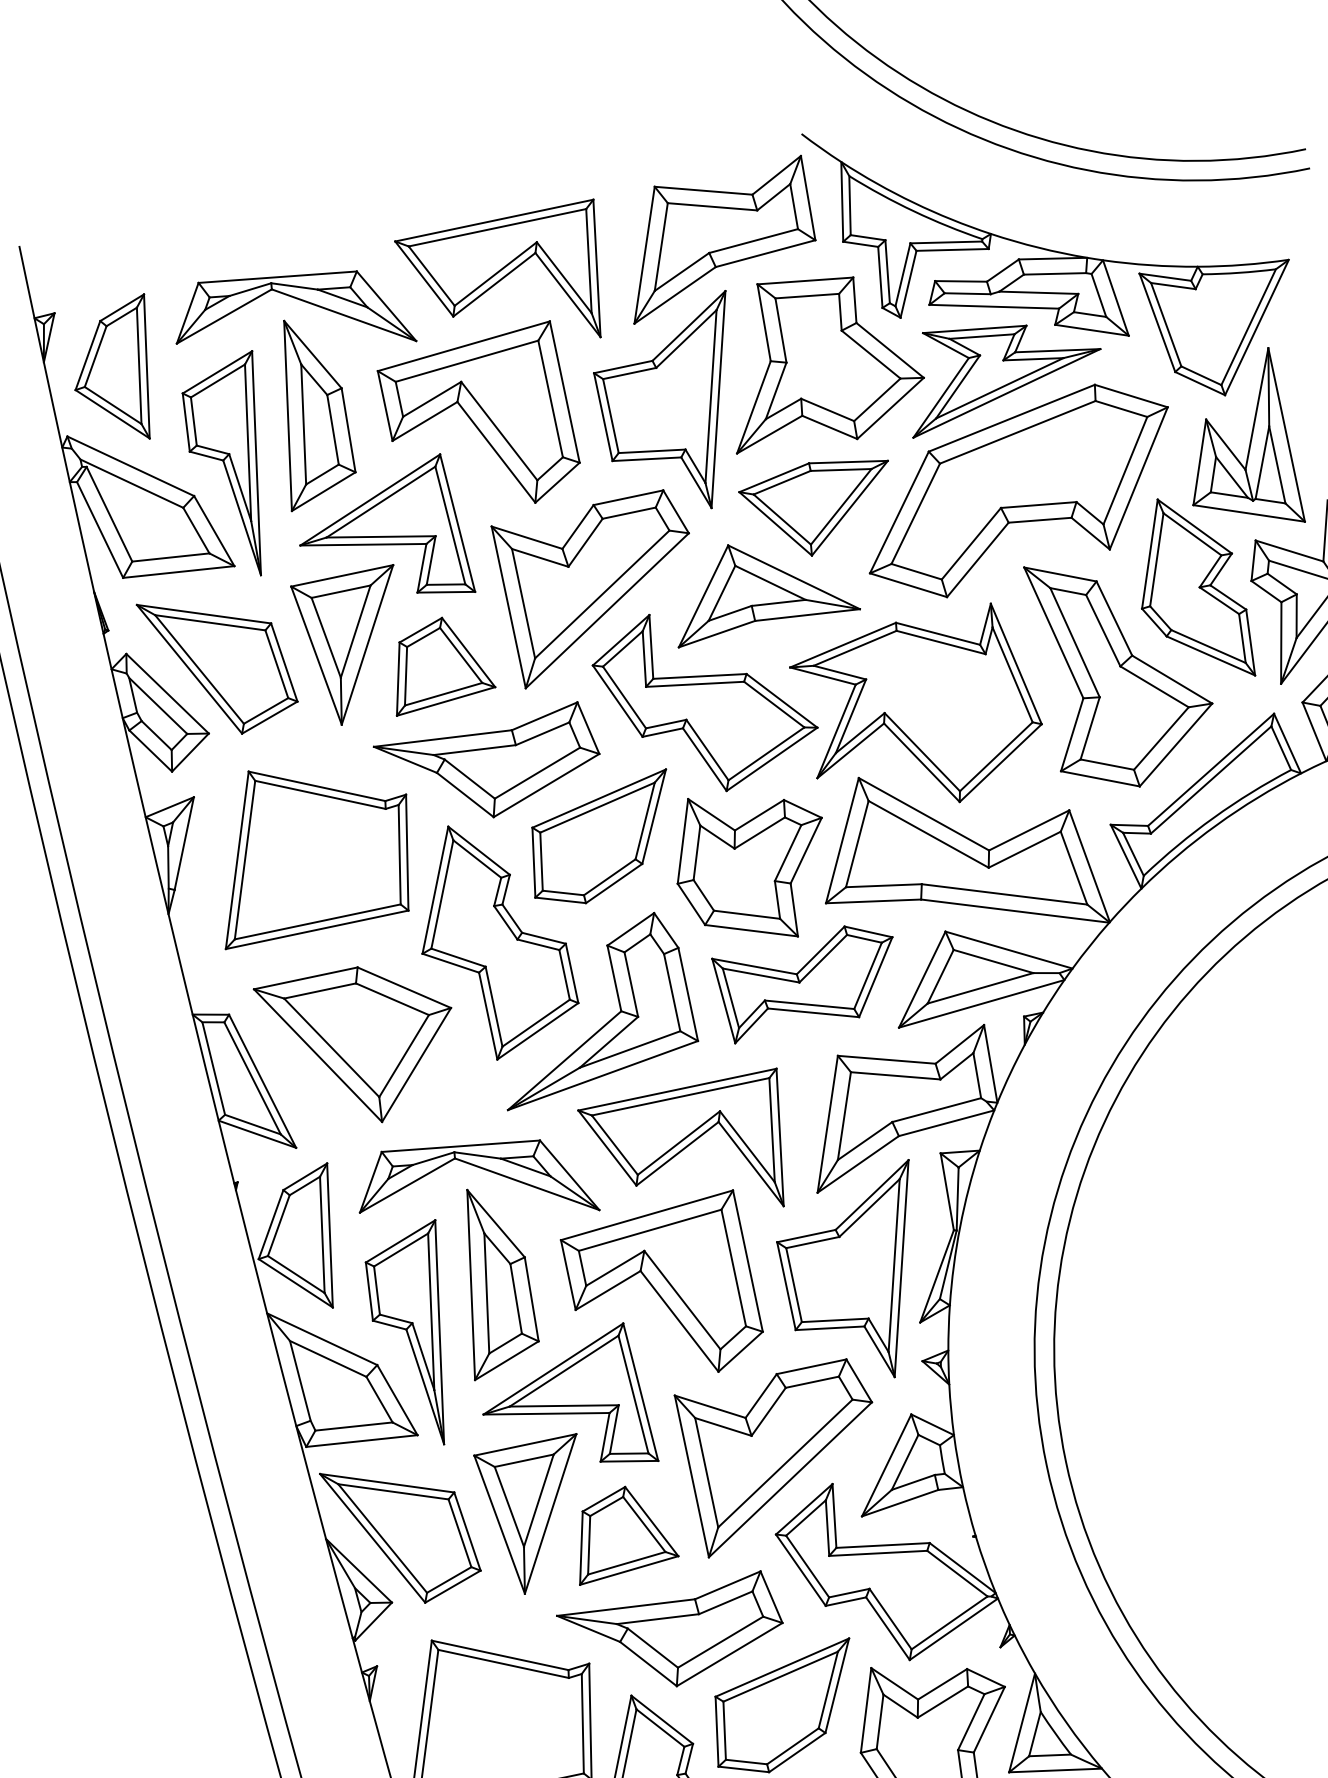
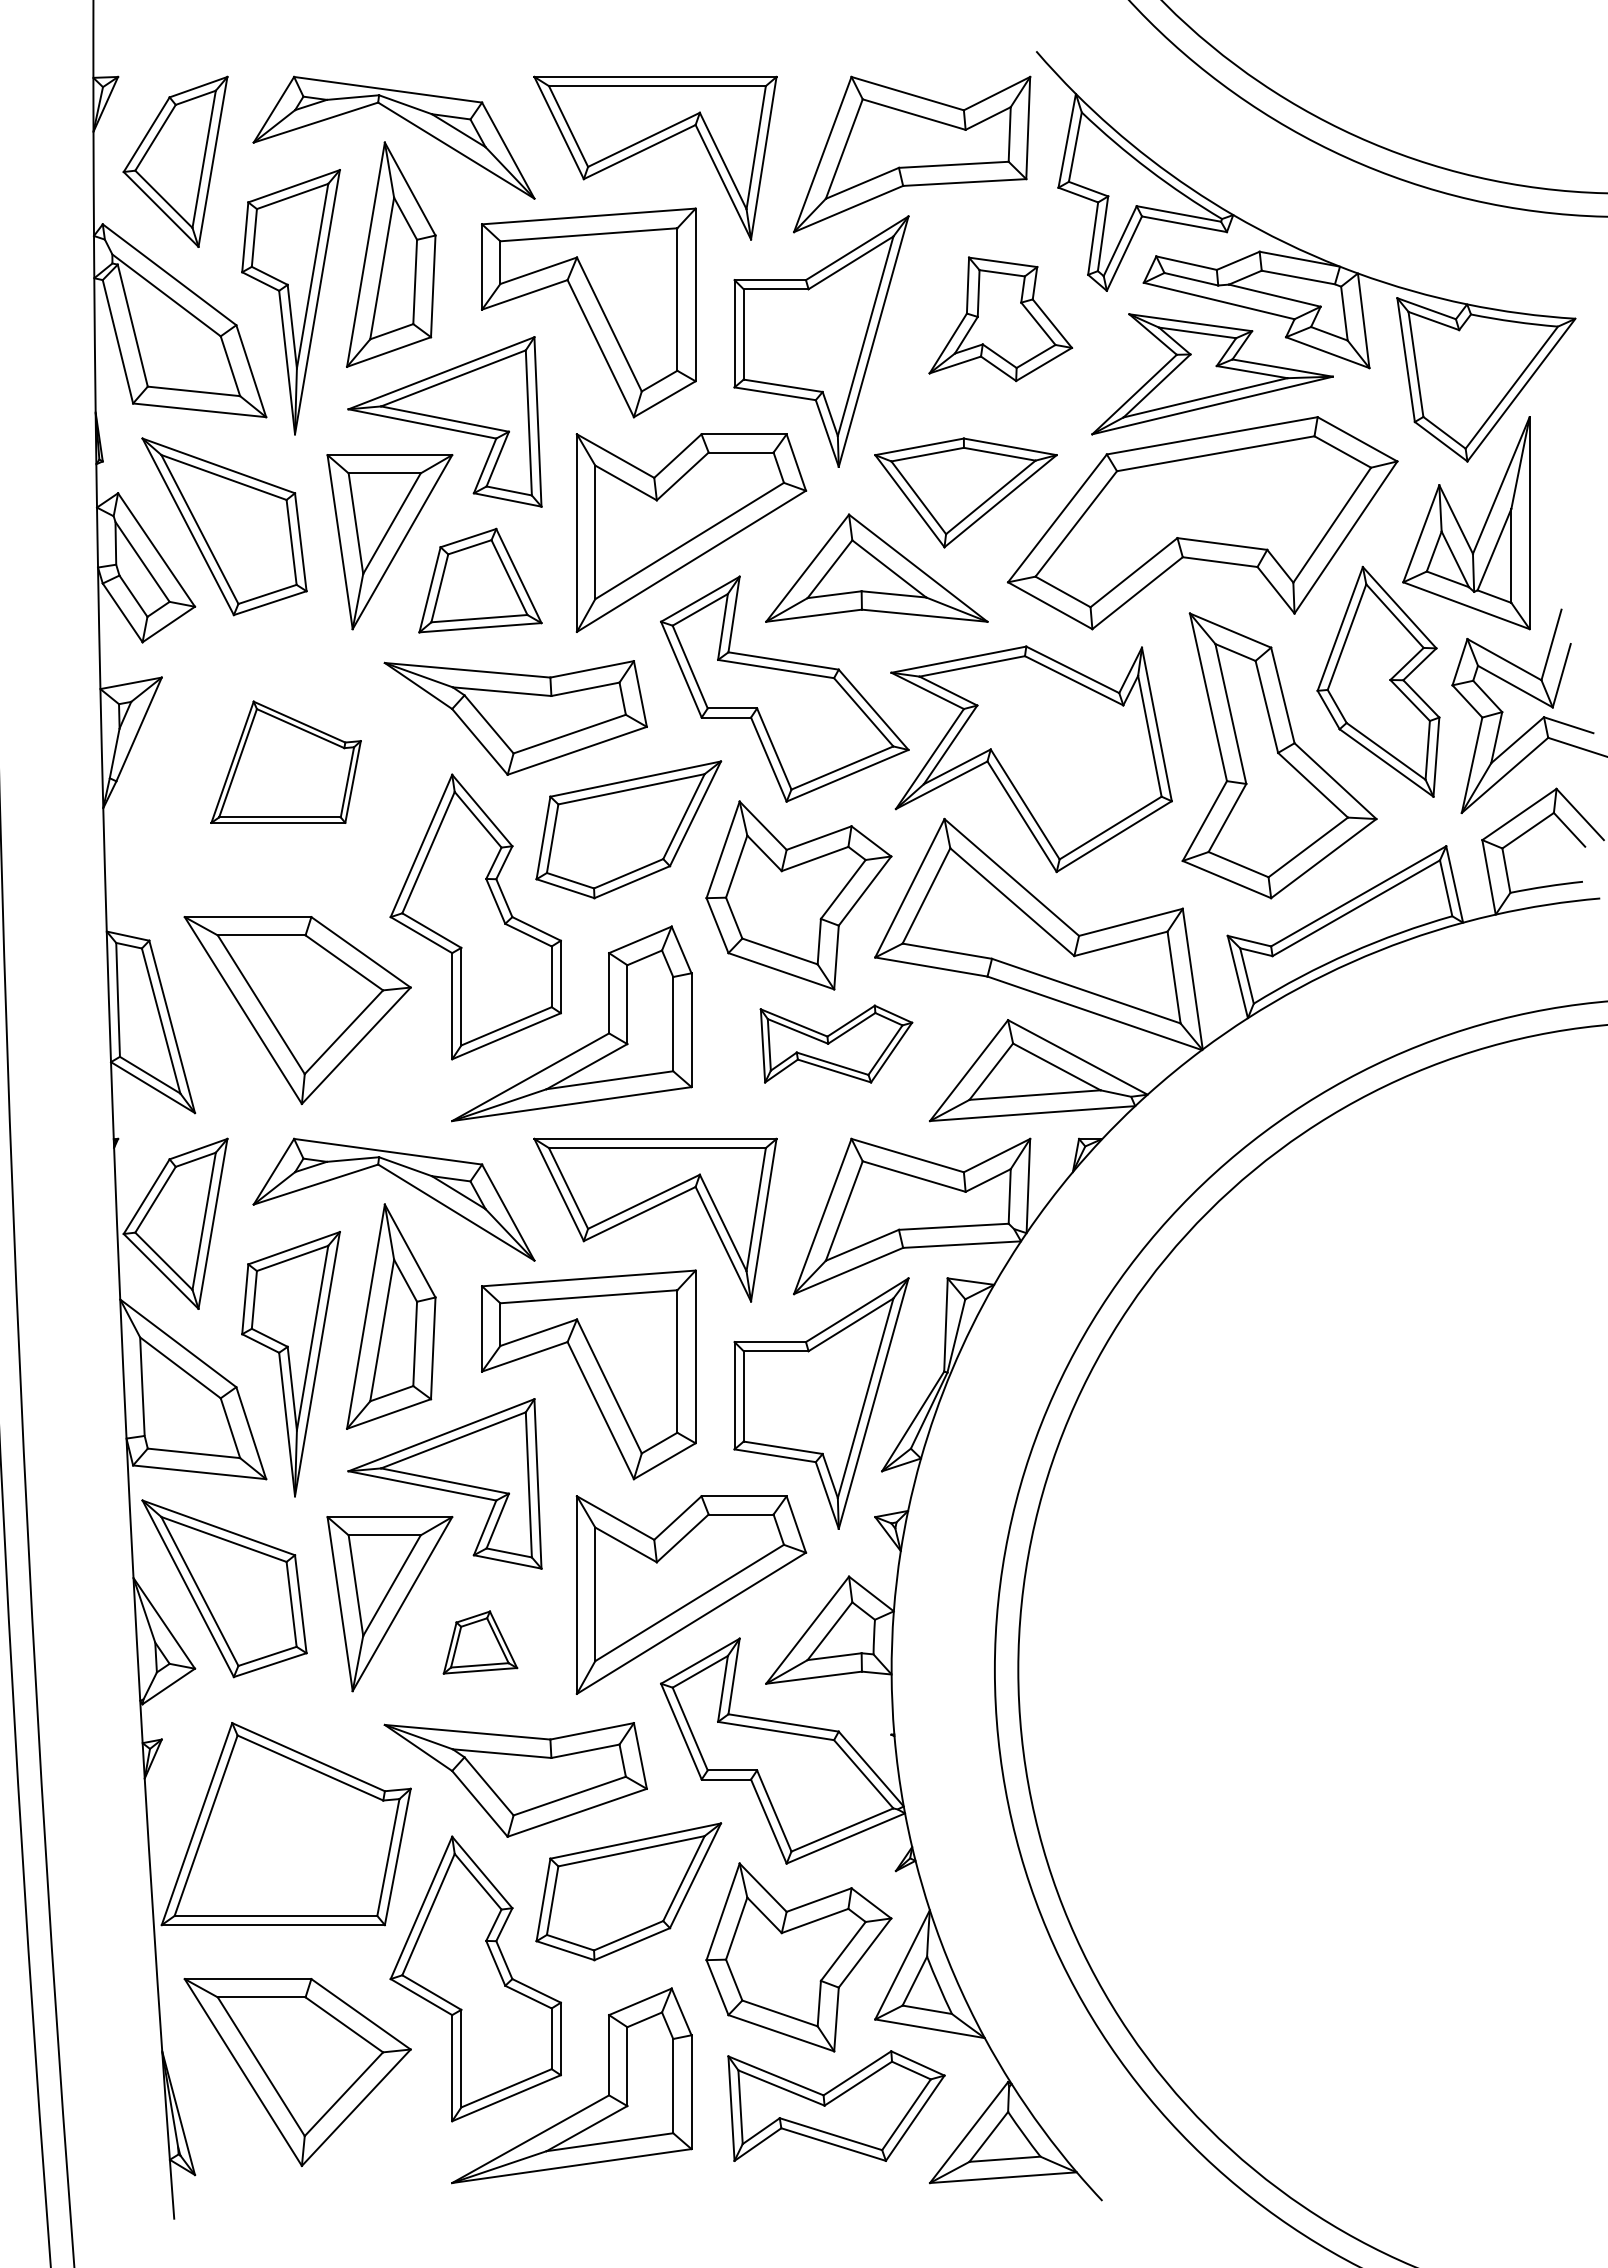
part: (818, 359) -> (1000, 319), size x0.6
part: (309, 845) -> (285, 762), size x0.6
part: (809, 980) -> (836, 1043), size x0.7
part: (621, 1531) -> (480, 1642), size x0.6

